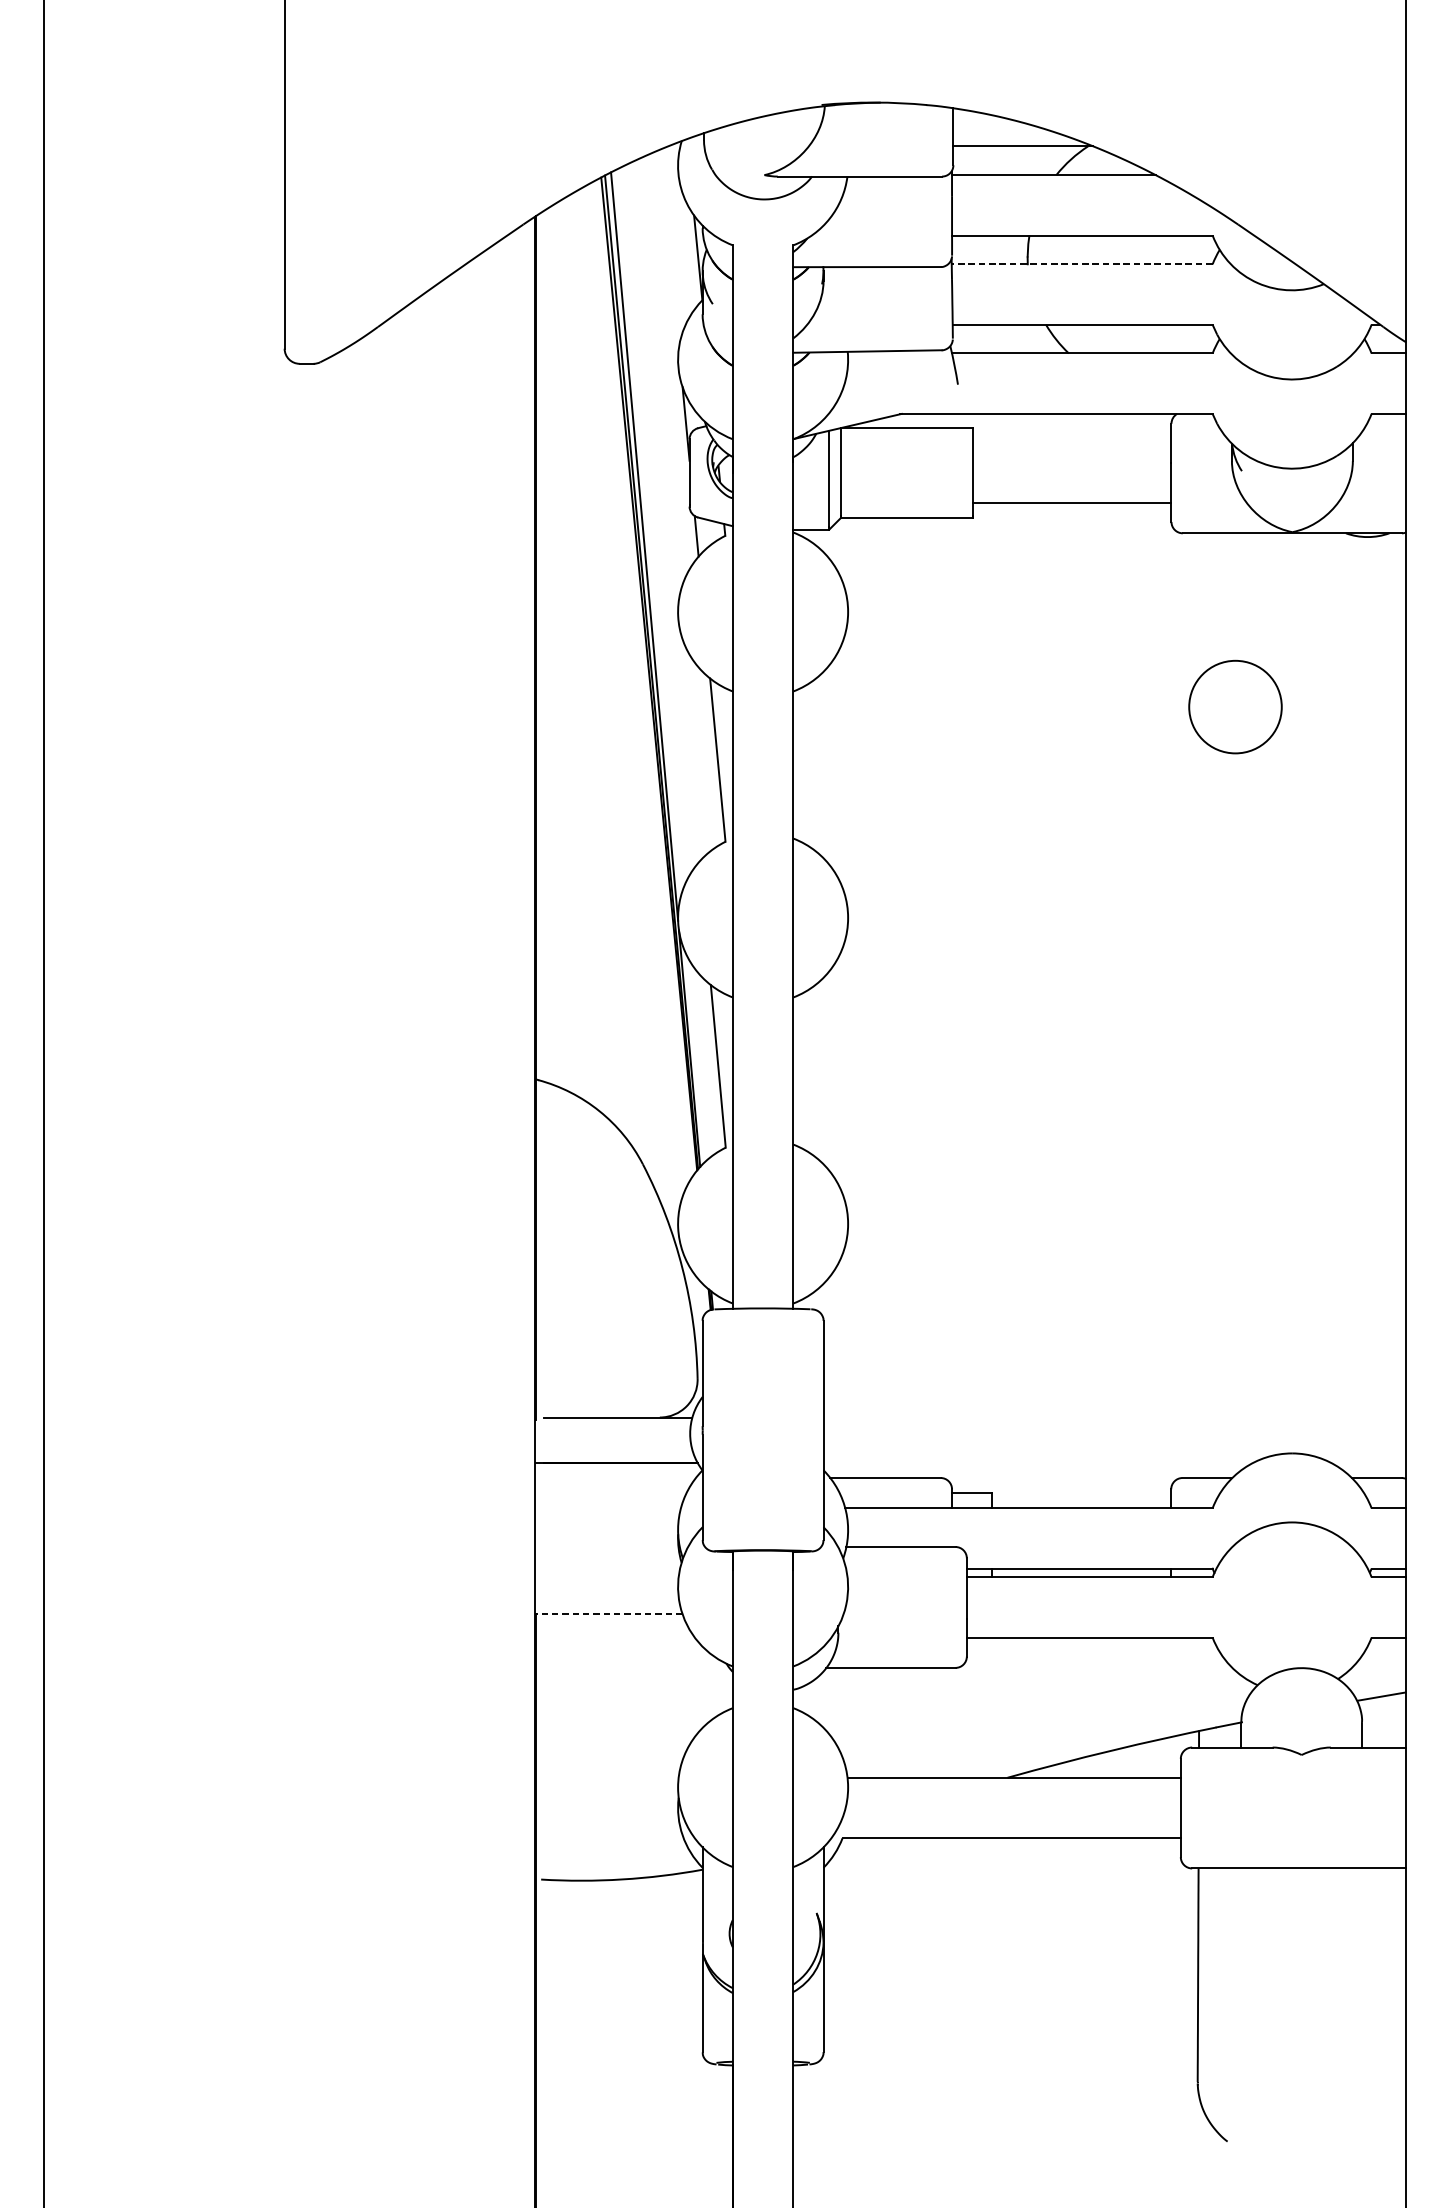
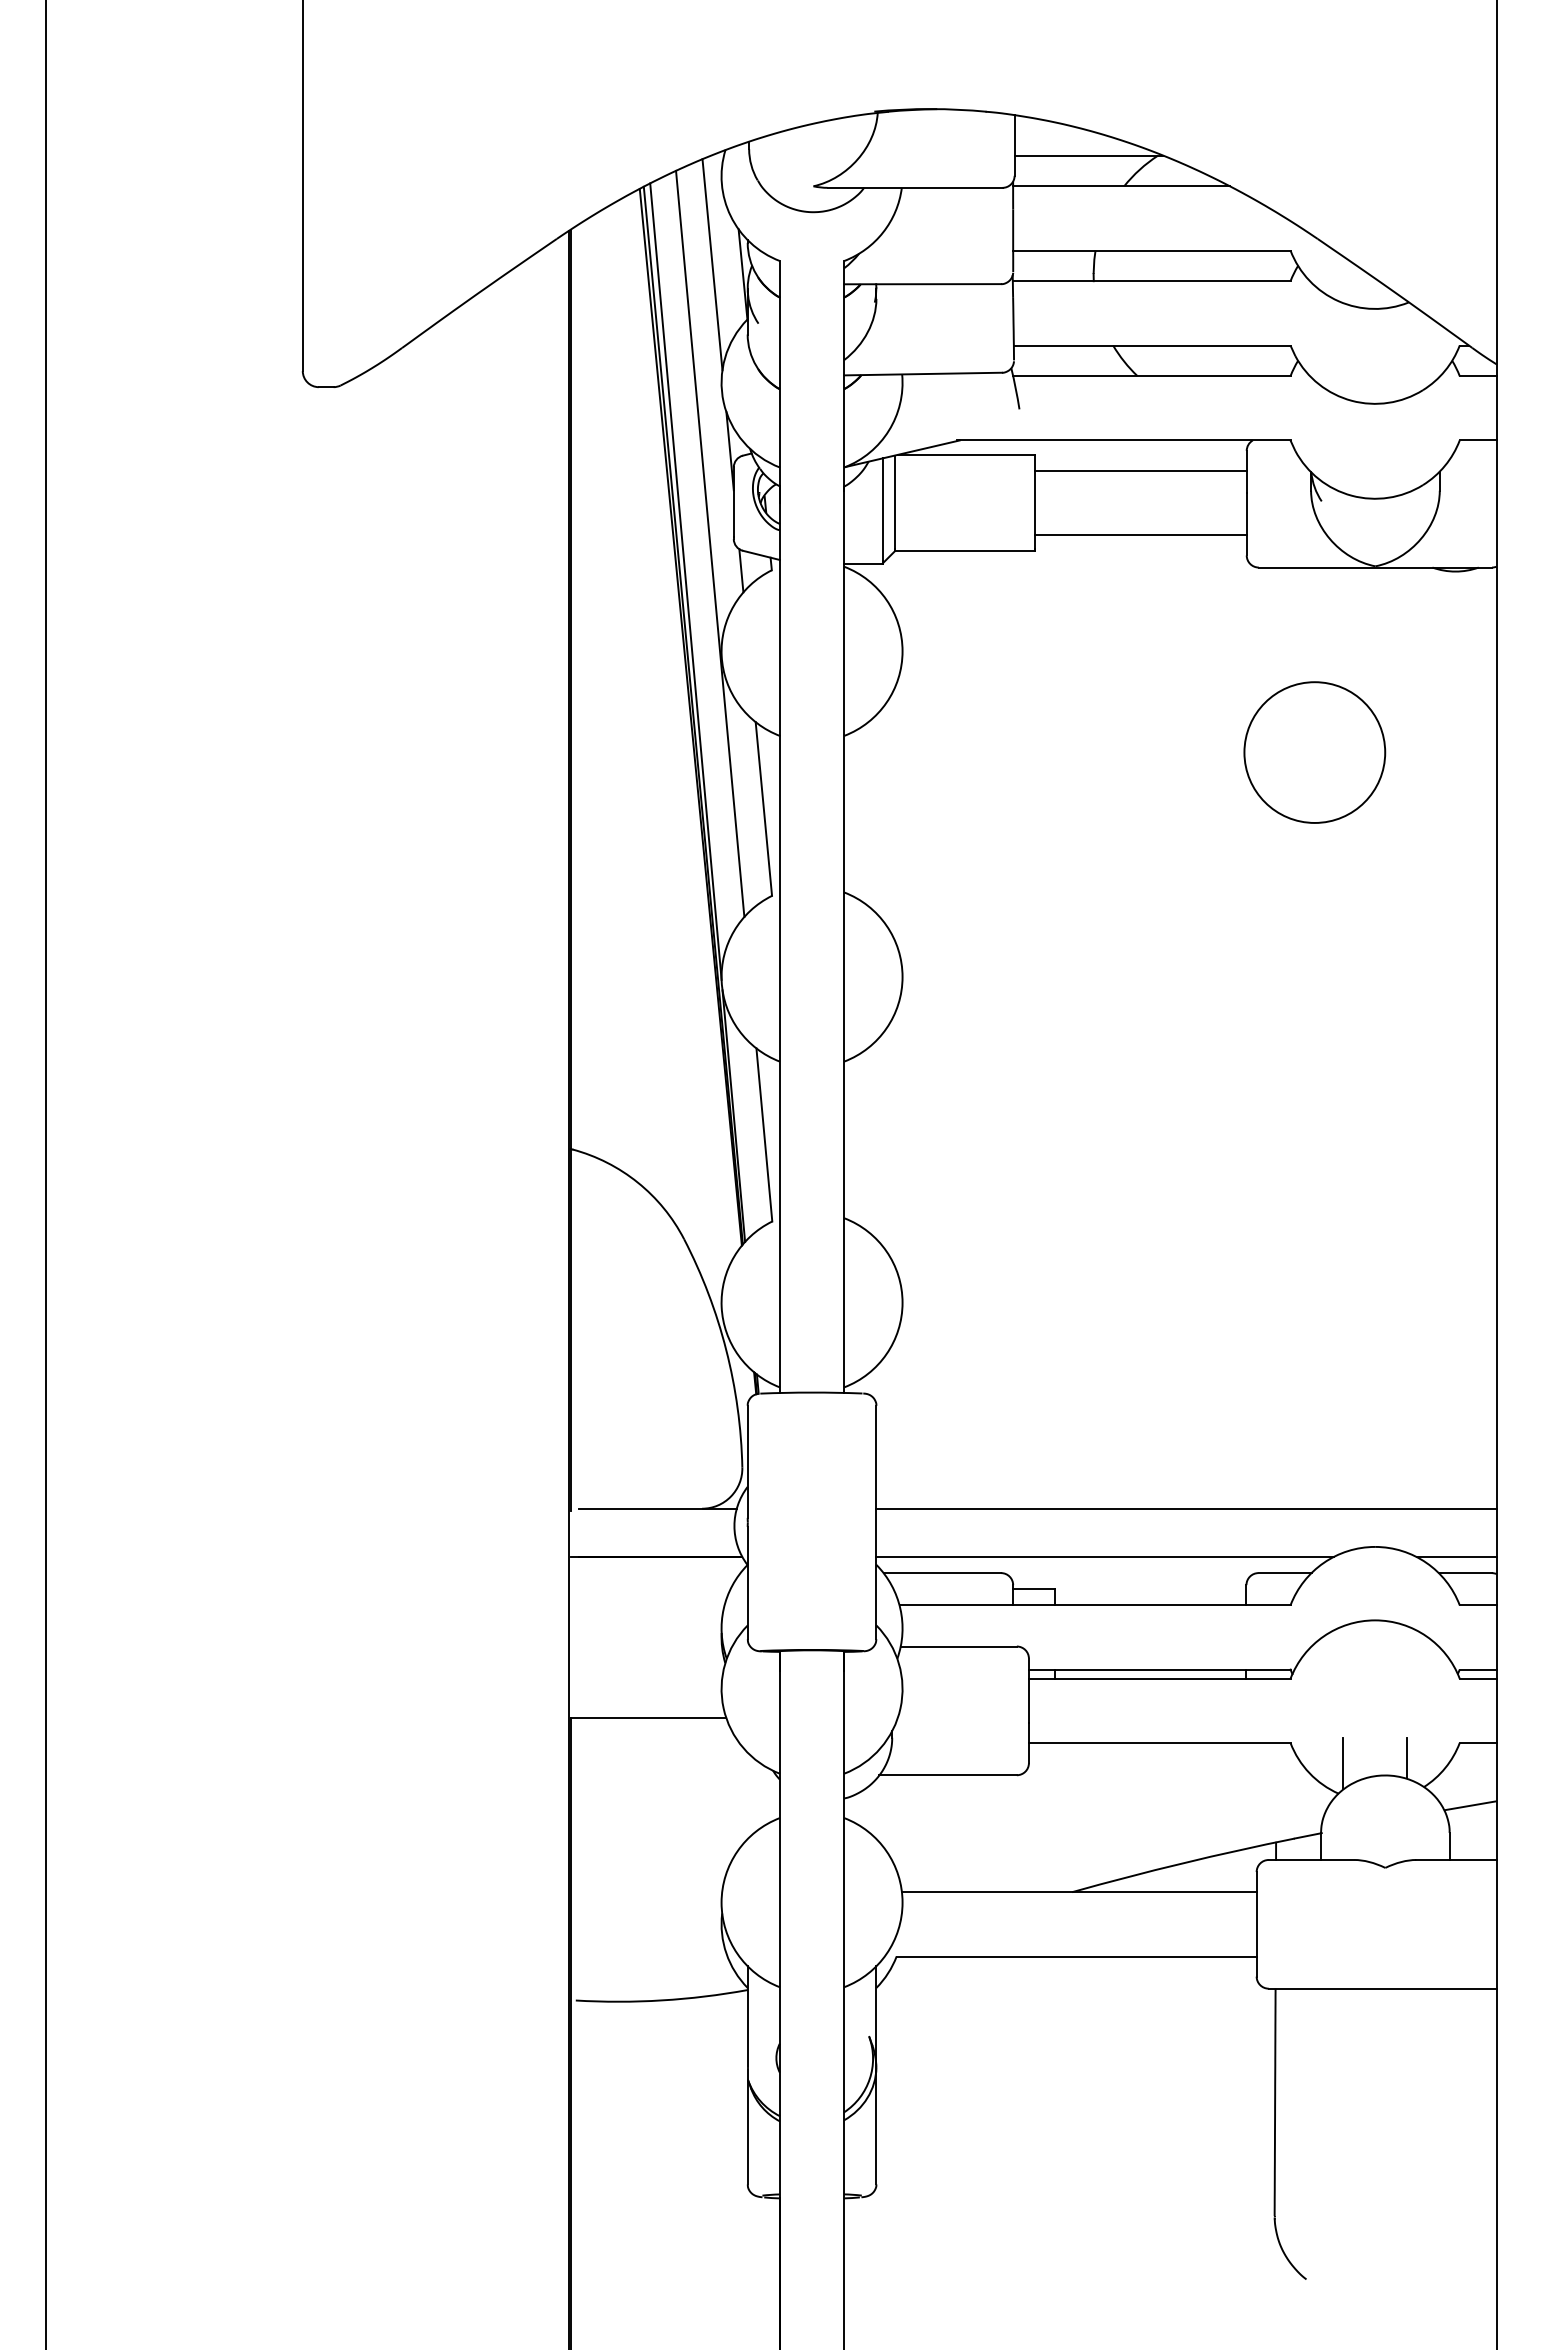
line: (669, 248) -> (712, 264), added
line: (1082, 264) -> (1151, 281), dashed -> solid
line: (1071, 443) -> (1140, 471), added
line: (667, 510) -> (710, 543), added
circle: (1235, 707) -> (1314, 752), size x1.43
line: (1114, 1417) -> (1186, 1508), added
line: (1037, 1463) -> (1104, 1557), added
line: (1368, 1463) -> (1456, 1557), added
line: (609, 1613) -> (648, 1717), dashed -> solid
line: (1322, 1652) -> (1407, 1758), added
line: (1261, 1656) -> (1342, 1763), added

